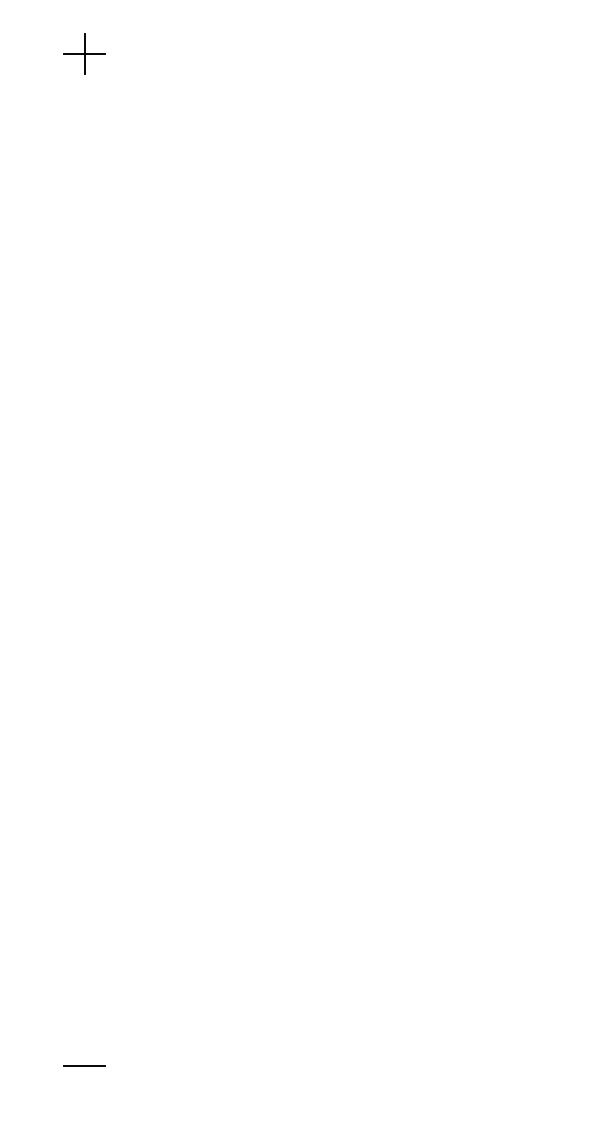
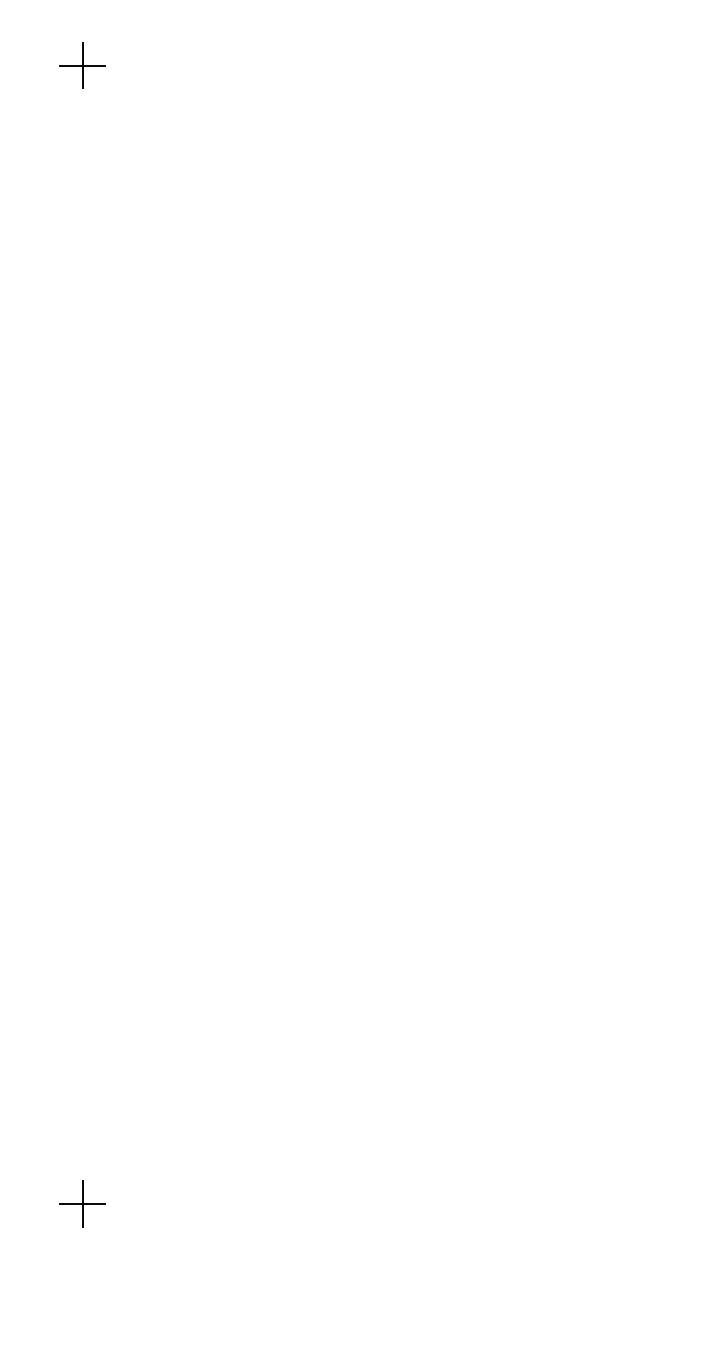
line: (84, 1065) -> (82, 1203), added

